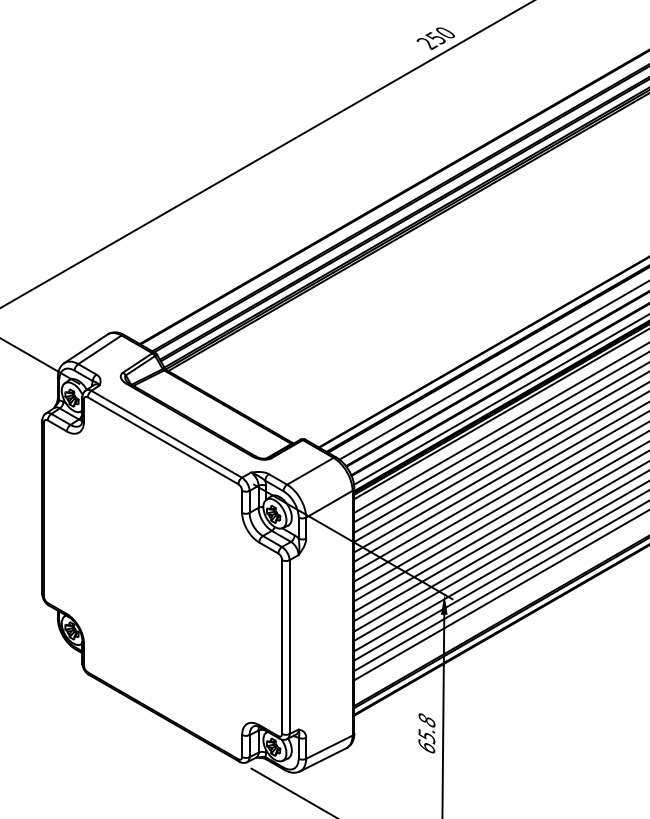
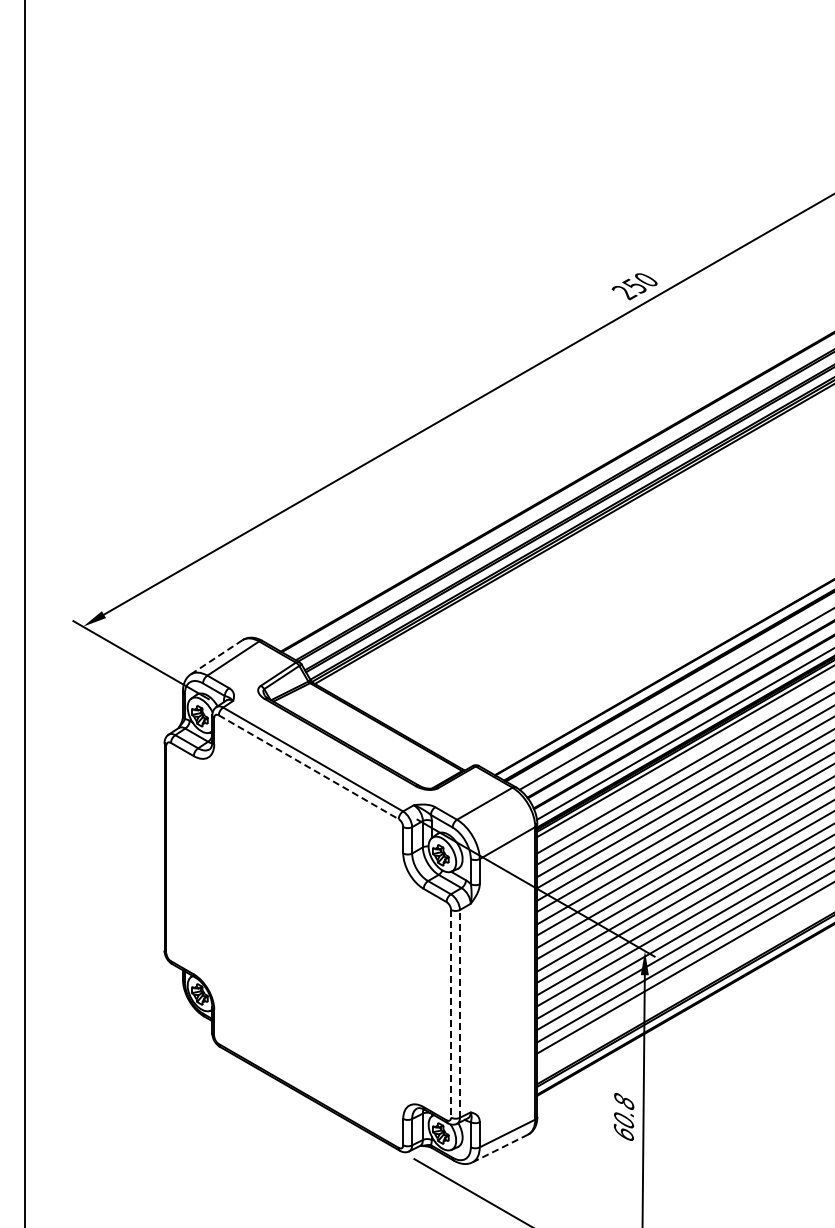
line: (85, 348) -> (216, 657), solid -> dashed
line: (162, 440) -> (308, 767), solid -> dashed
line: (282, 646) -> (451, 1013), solid -> dashed
line: (290, 646) -> (460, 1013), solid -> dashed
text: (427, 736) -> (624, 1120), 65.8 -> 60.8
line: (322, 759) -> (499, 1148), solid -> dashed

